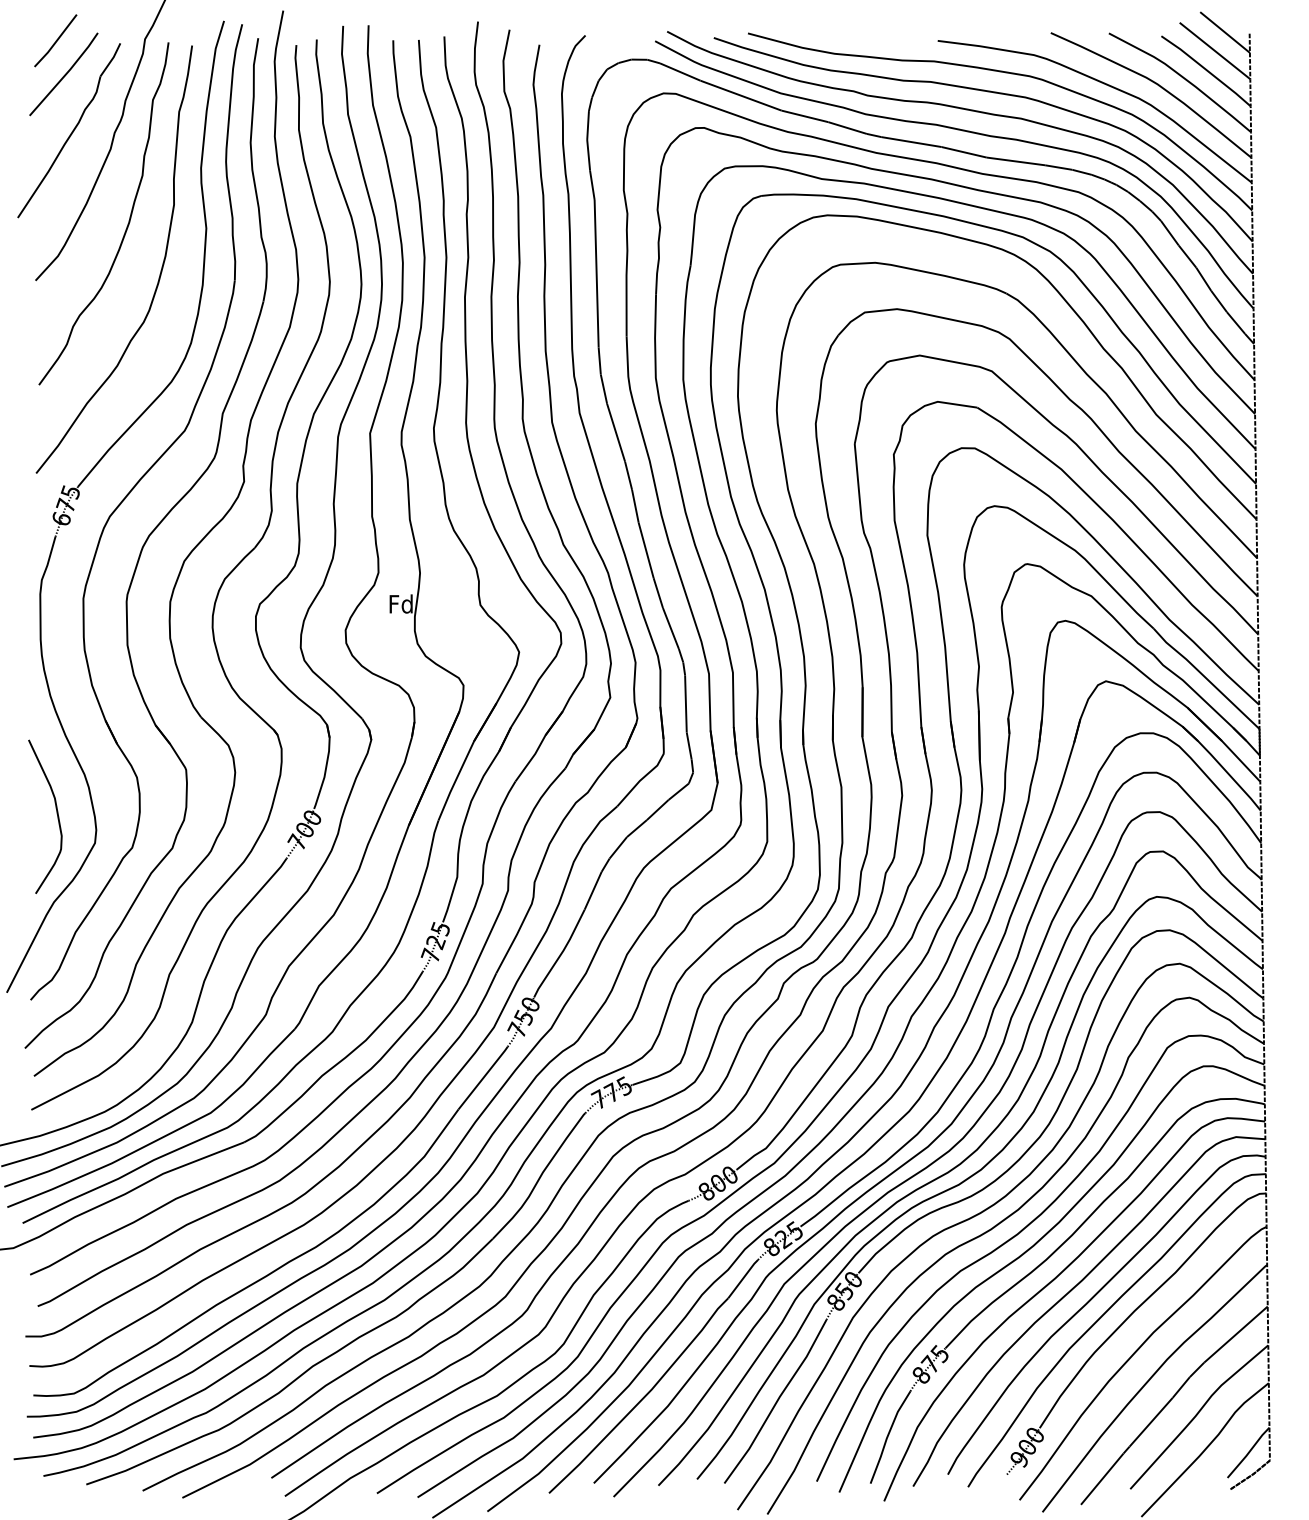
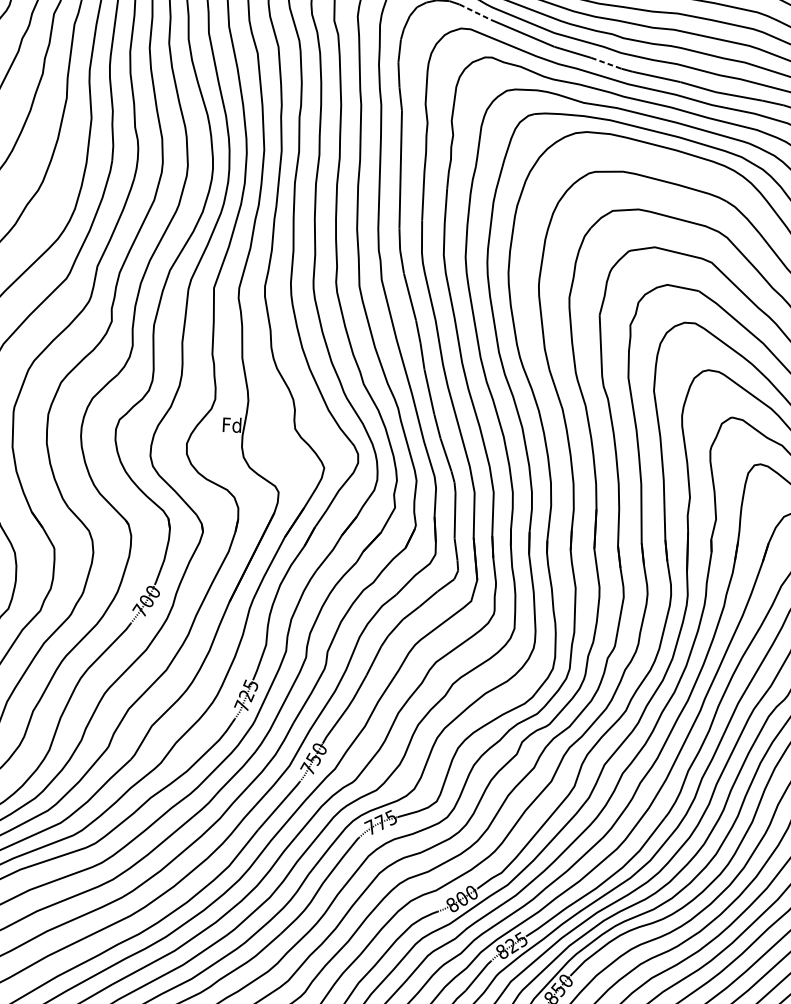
line: (680, 72) -> (475, 12), solid -> dashed
line: (848, 128) -> (606, 63), solid -> dashed

